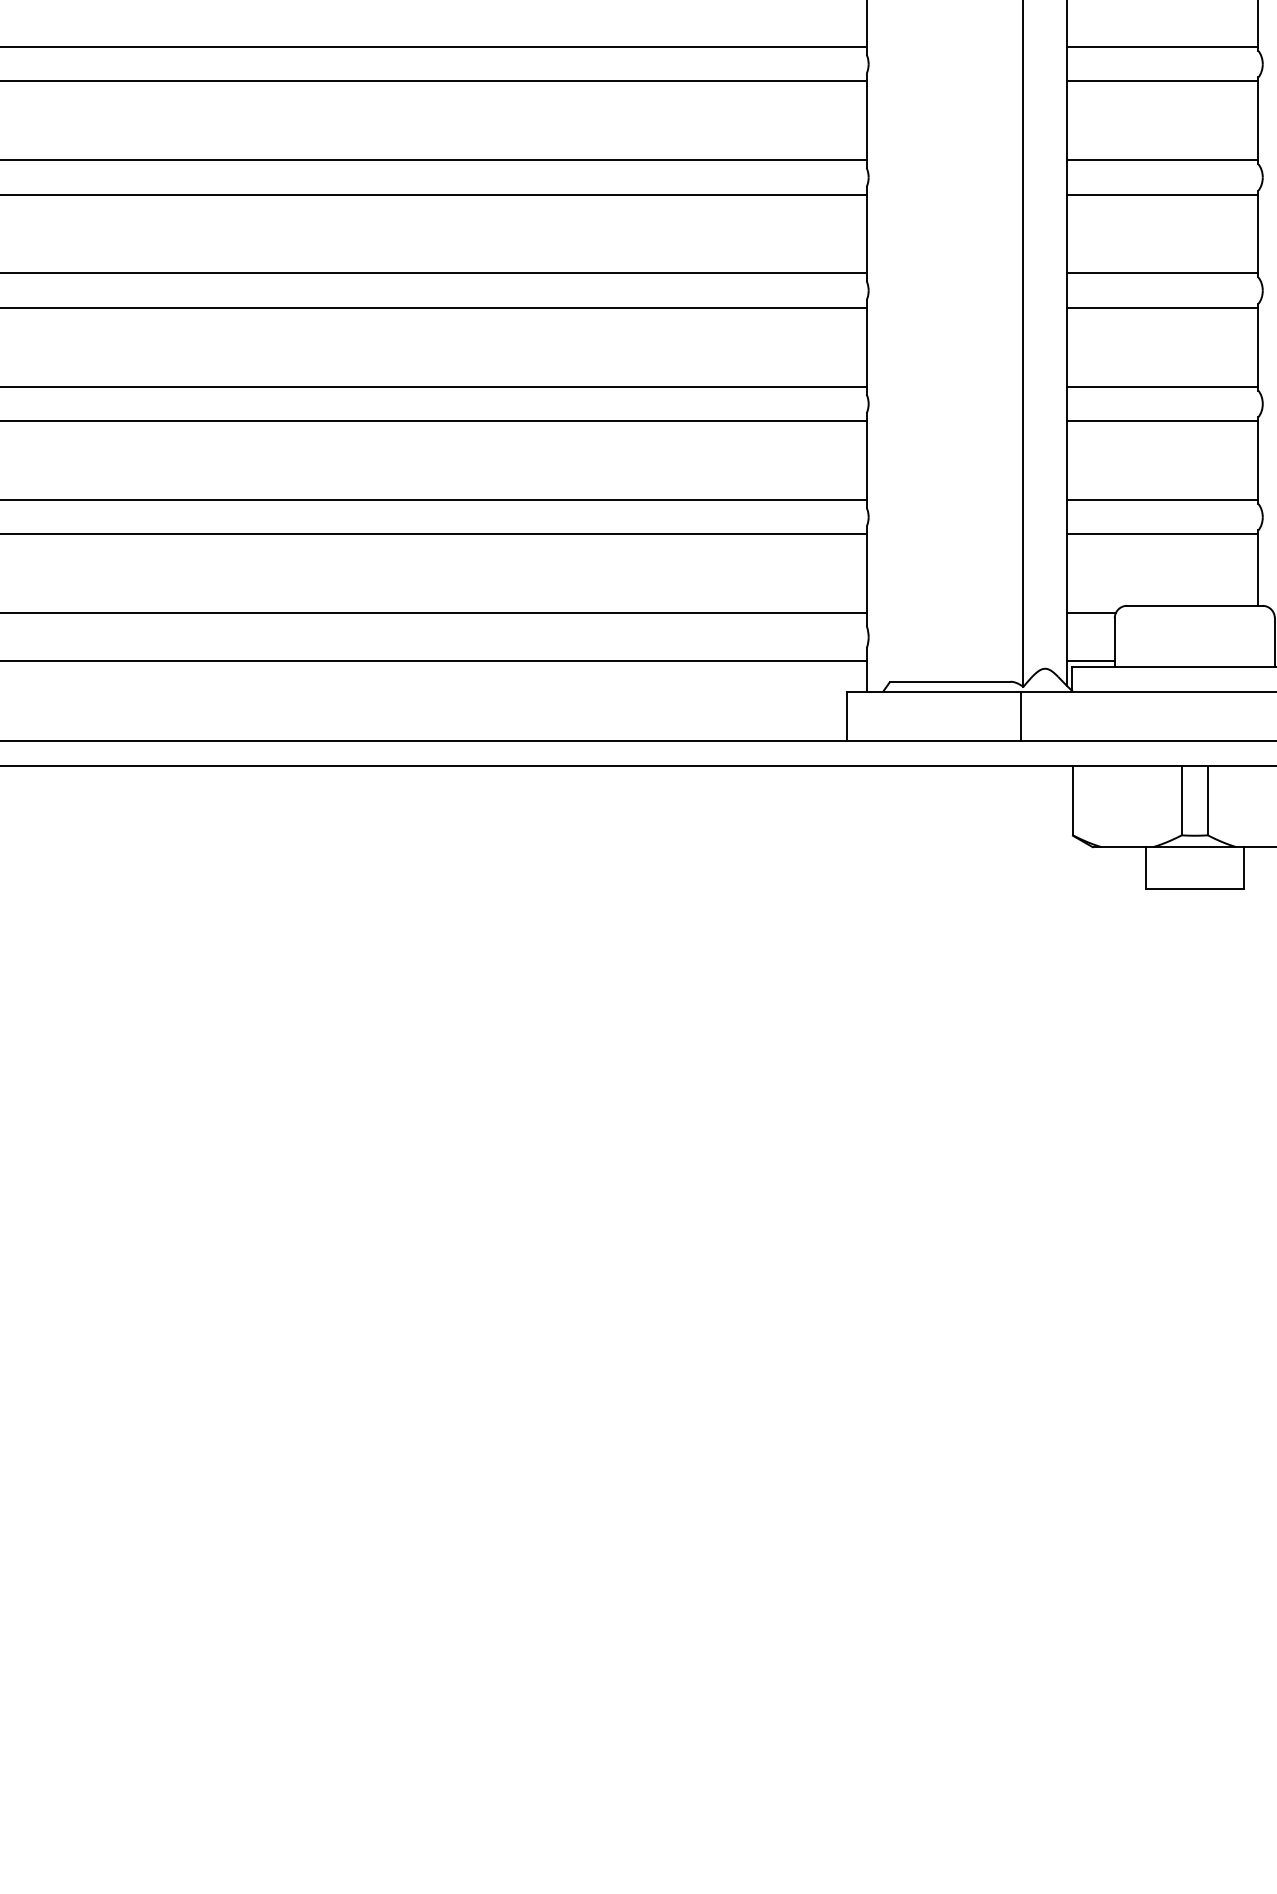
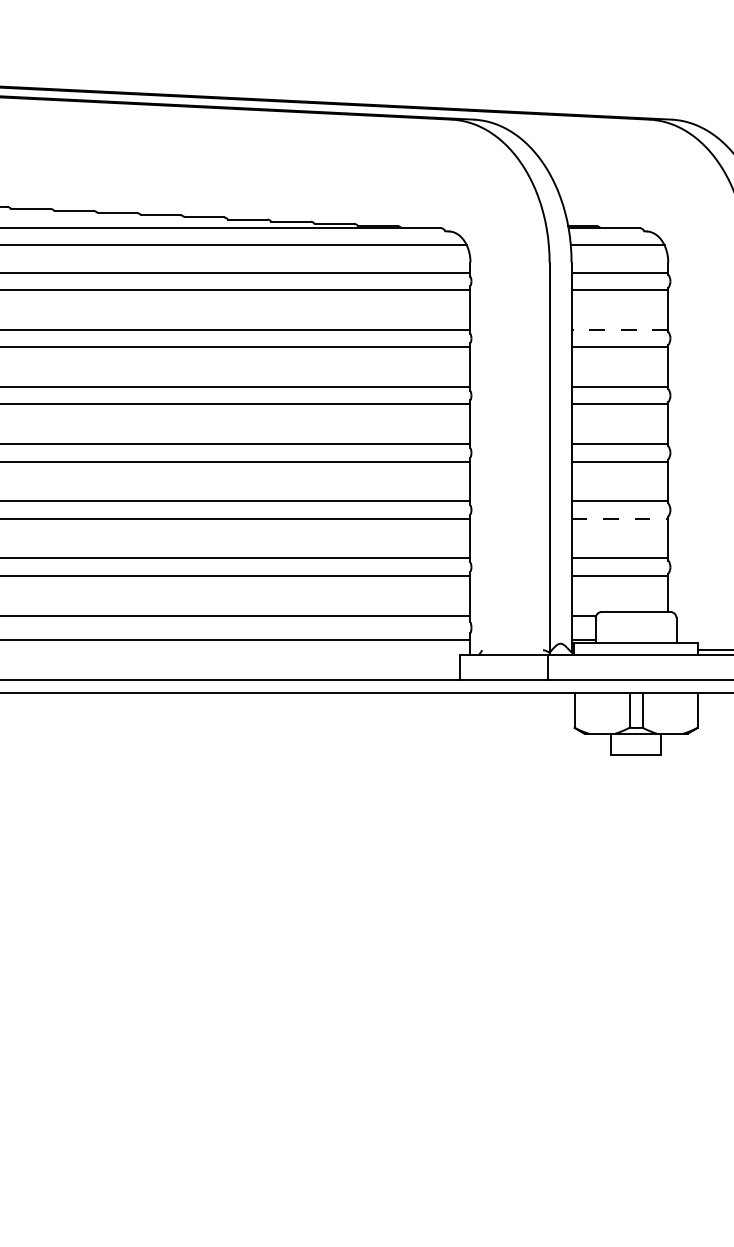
line: (1161, 46) -> (619, 329), solid -> dashed
line: (1163, 420) -> (620, 518), solid -> dashed
line: (949, 682) -> (512, 650), removed

